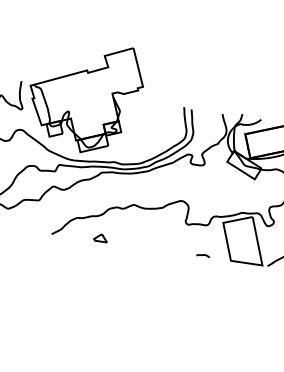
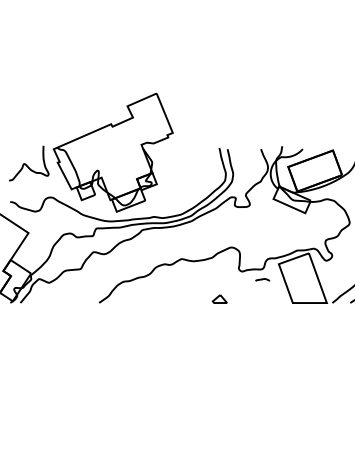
part: (100, 237) -> (219, 298), moved
curve: (203, 255) -> (262, 279), moved

